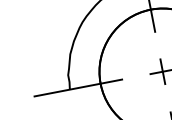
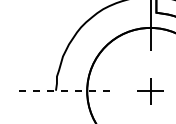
line: (78, 88) -> (64, 91), solid -> dashed

